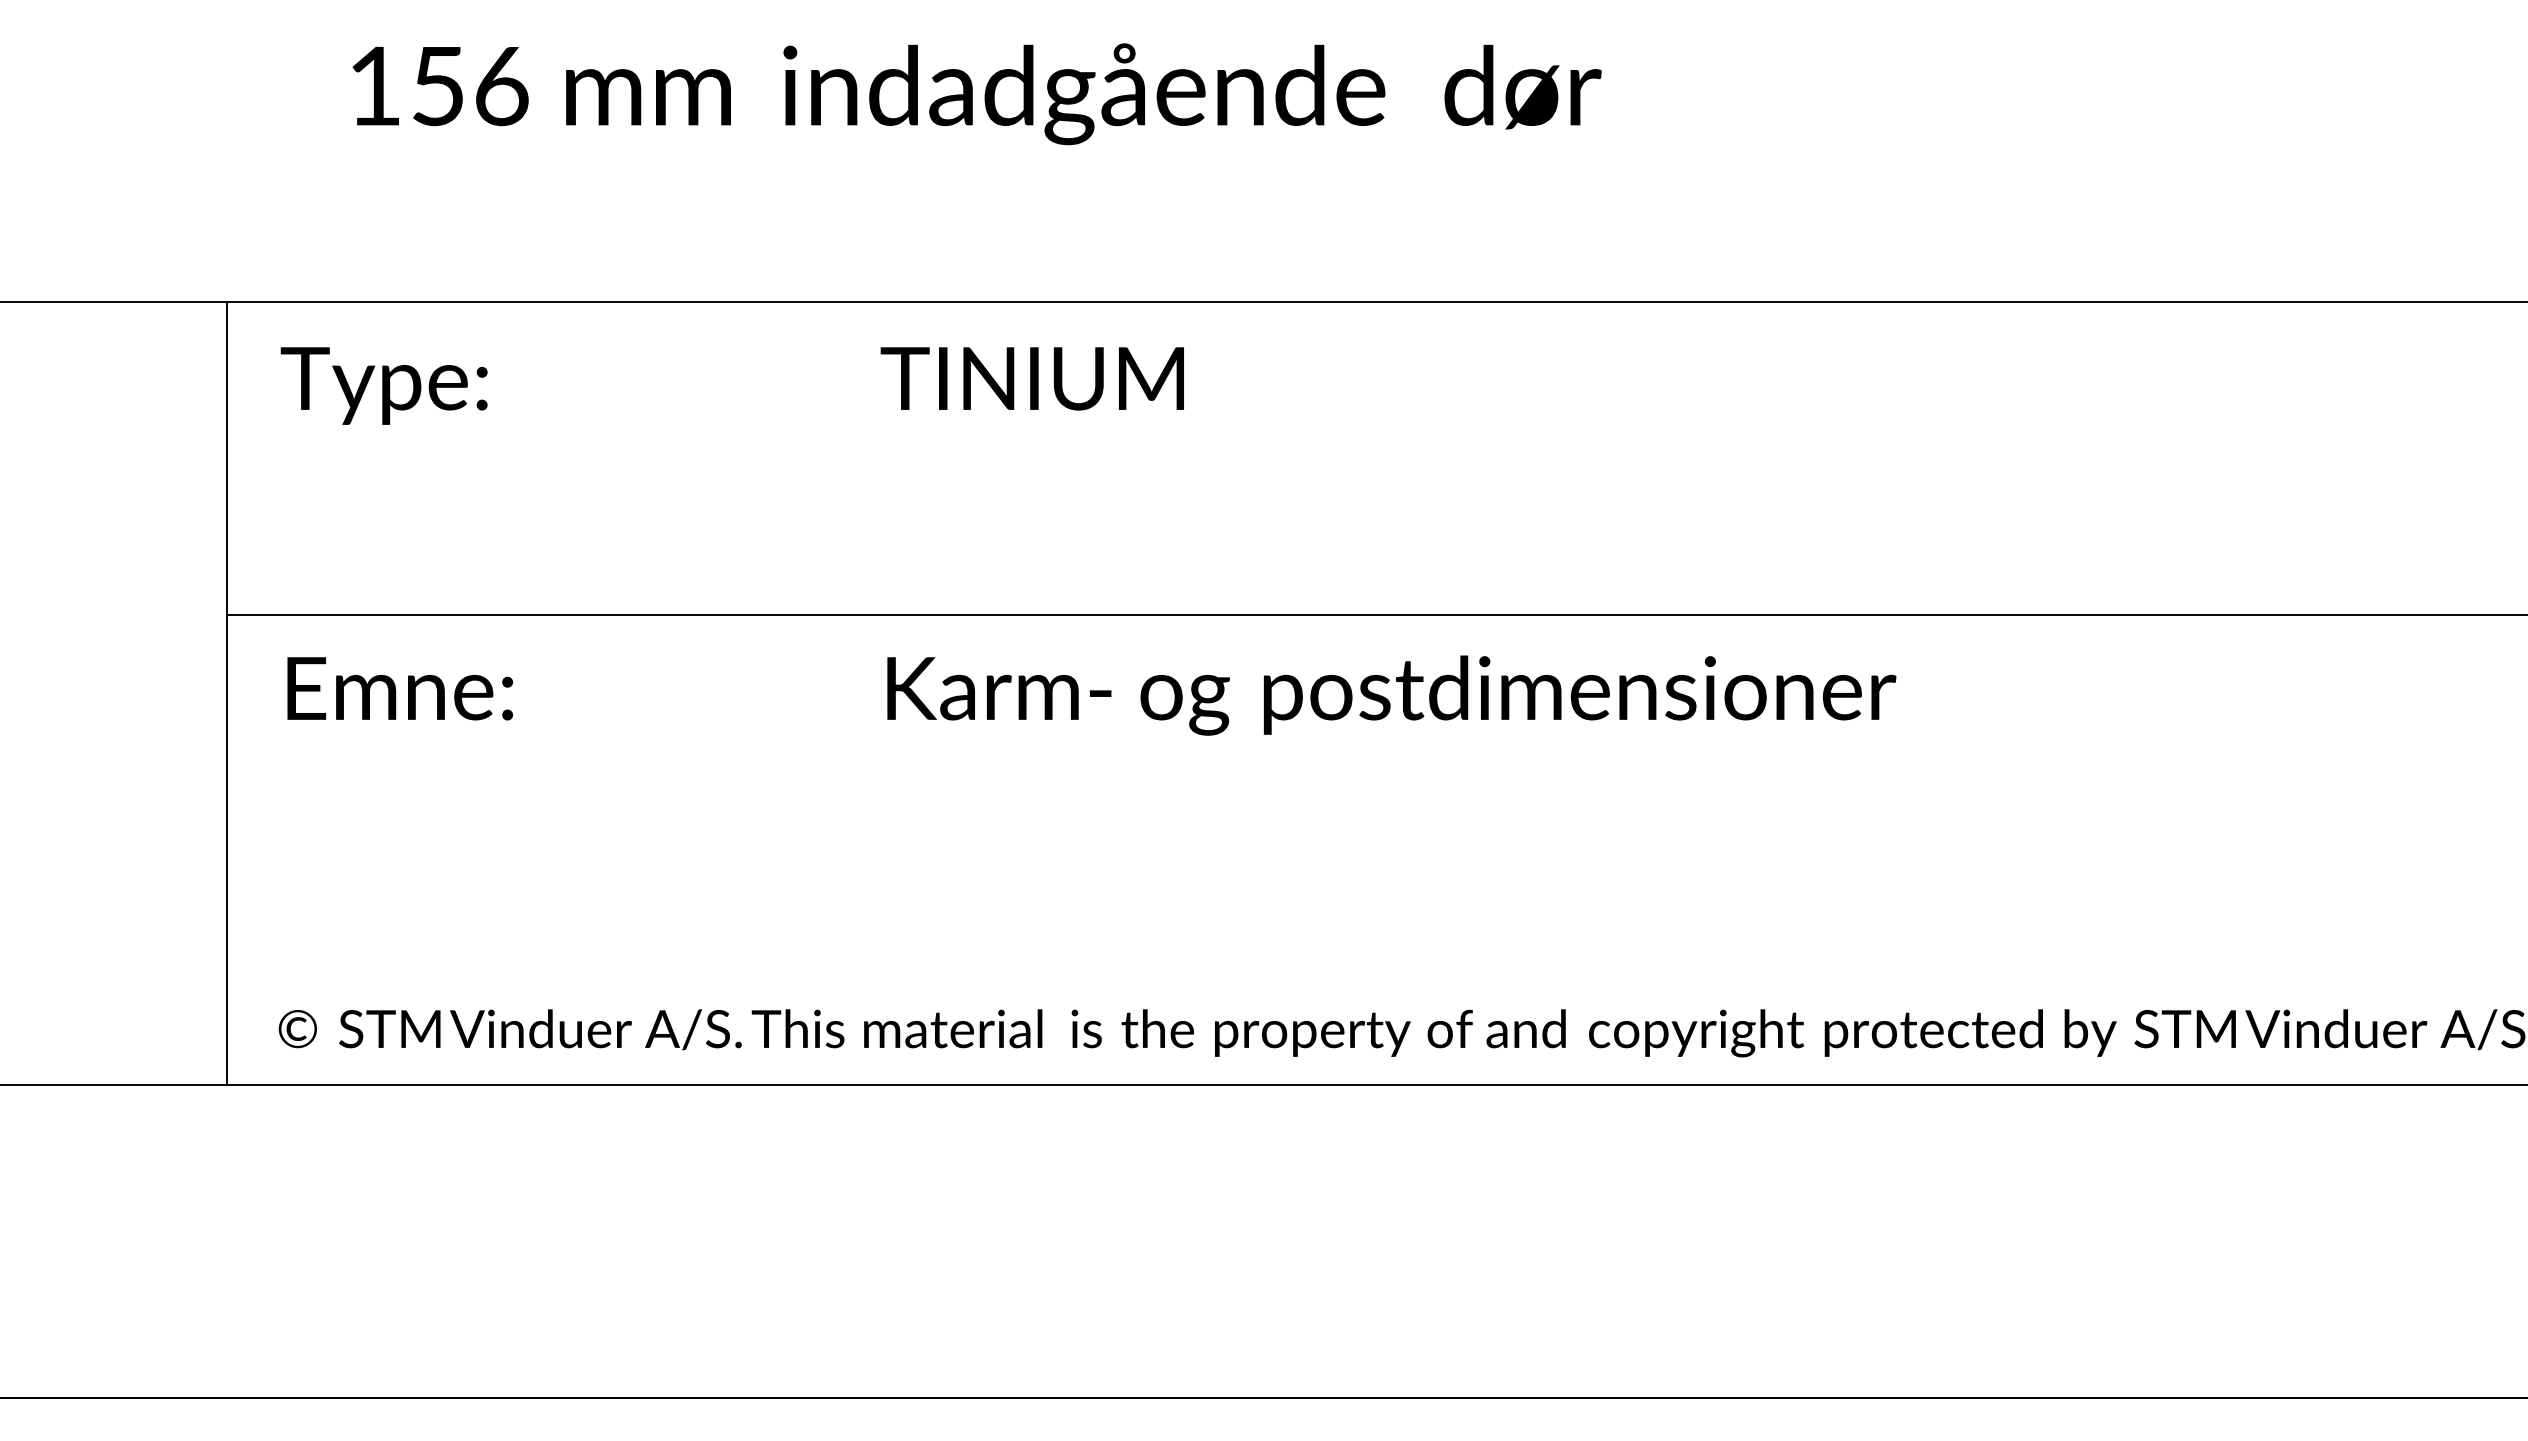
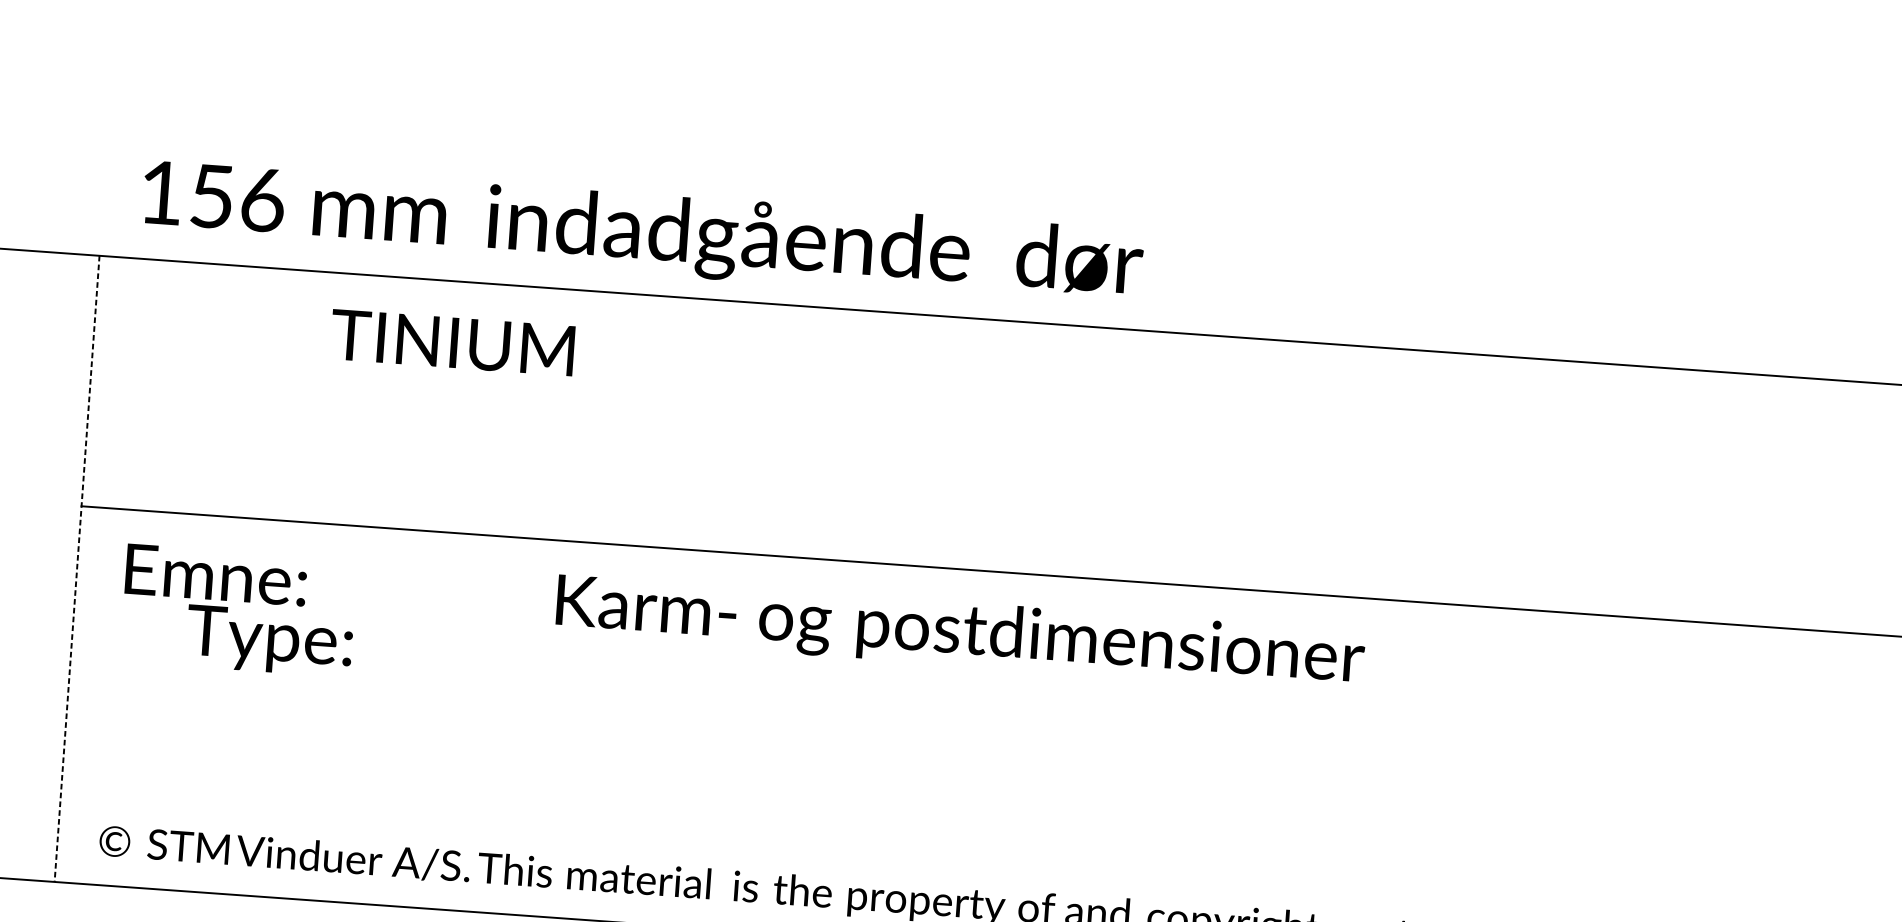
text: (976, 94) -> (642, 233), moved
text: (1031, 378) -> (451, 342), moved
text: (383, 385) -> (268, 640), moved
line: (226, 693) -> (77, 569), solid -> dashed
text: (1391, 695) -> (960, 633), moved

